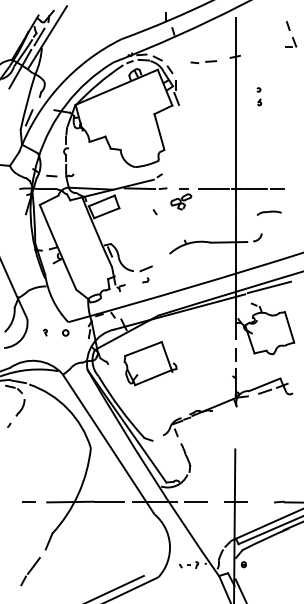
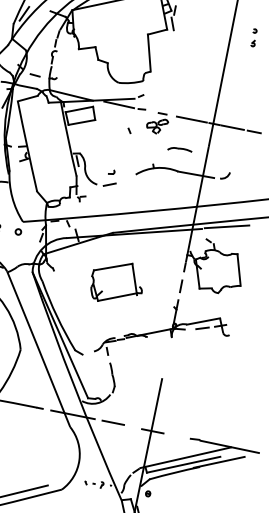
part: (268, 212) -> (179, 149), moved
part: (145, 280) -> (111, 172), moved
part: (150, 363) -> (117, 282), moved

